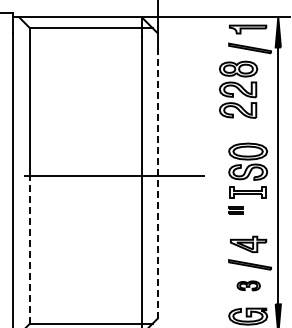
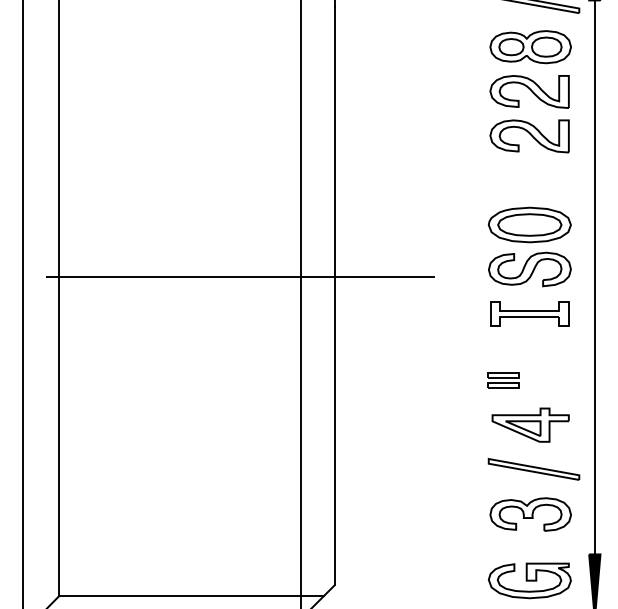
part: (238, 89) -> (530, 91), moved
line: (157, 184) -> (334, 295), dashed -> solid
part: (235, 210) -> (502, 380), moved
line: (29, 249) -> (58, 436), dashed -> solid
part: (248, 285) -> (530, 513), size x1.67

